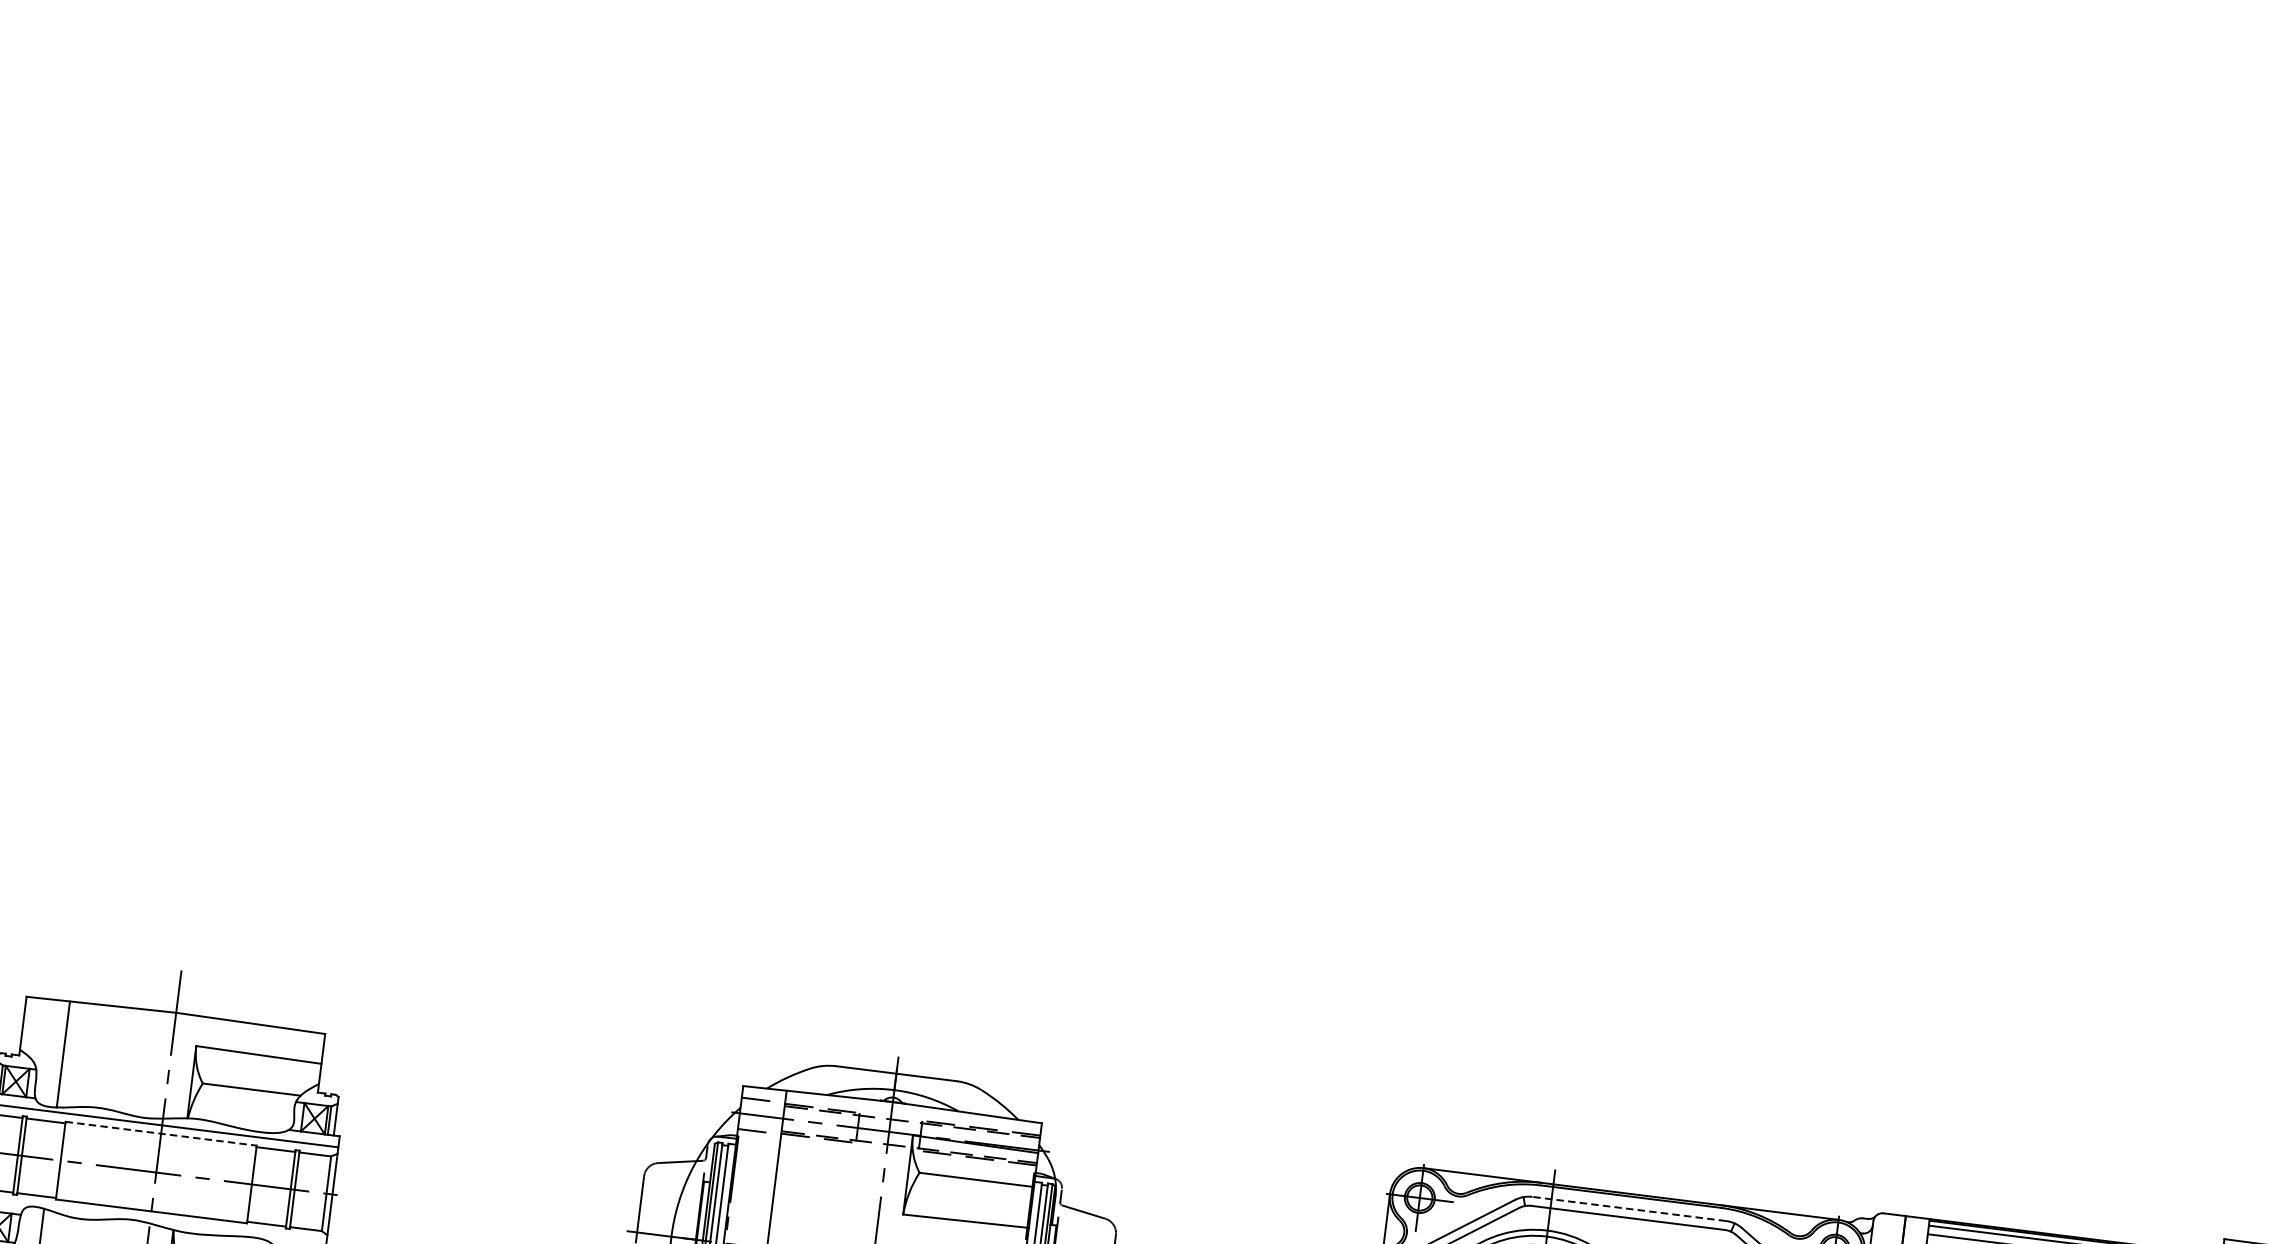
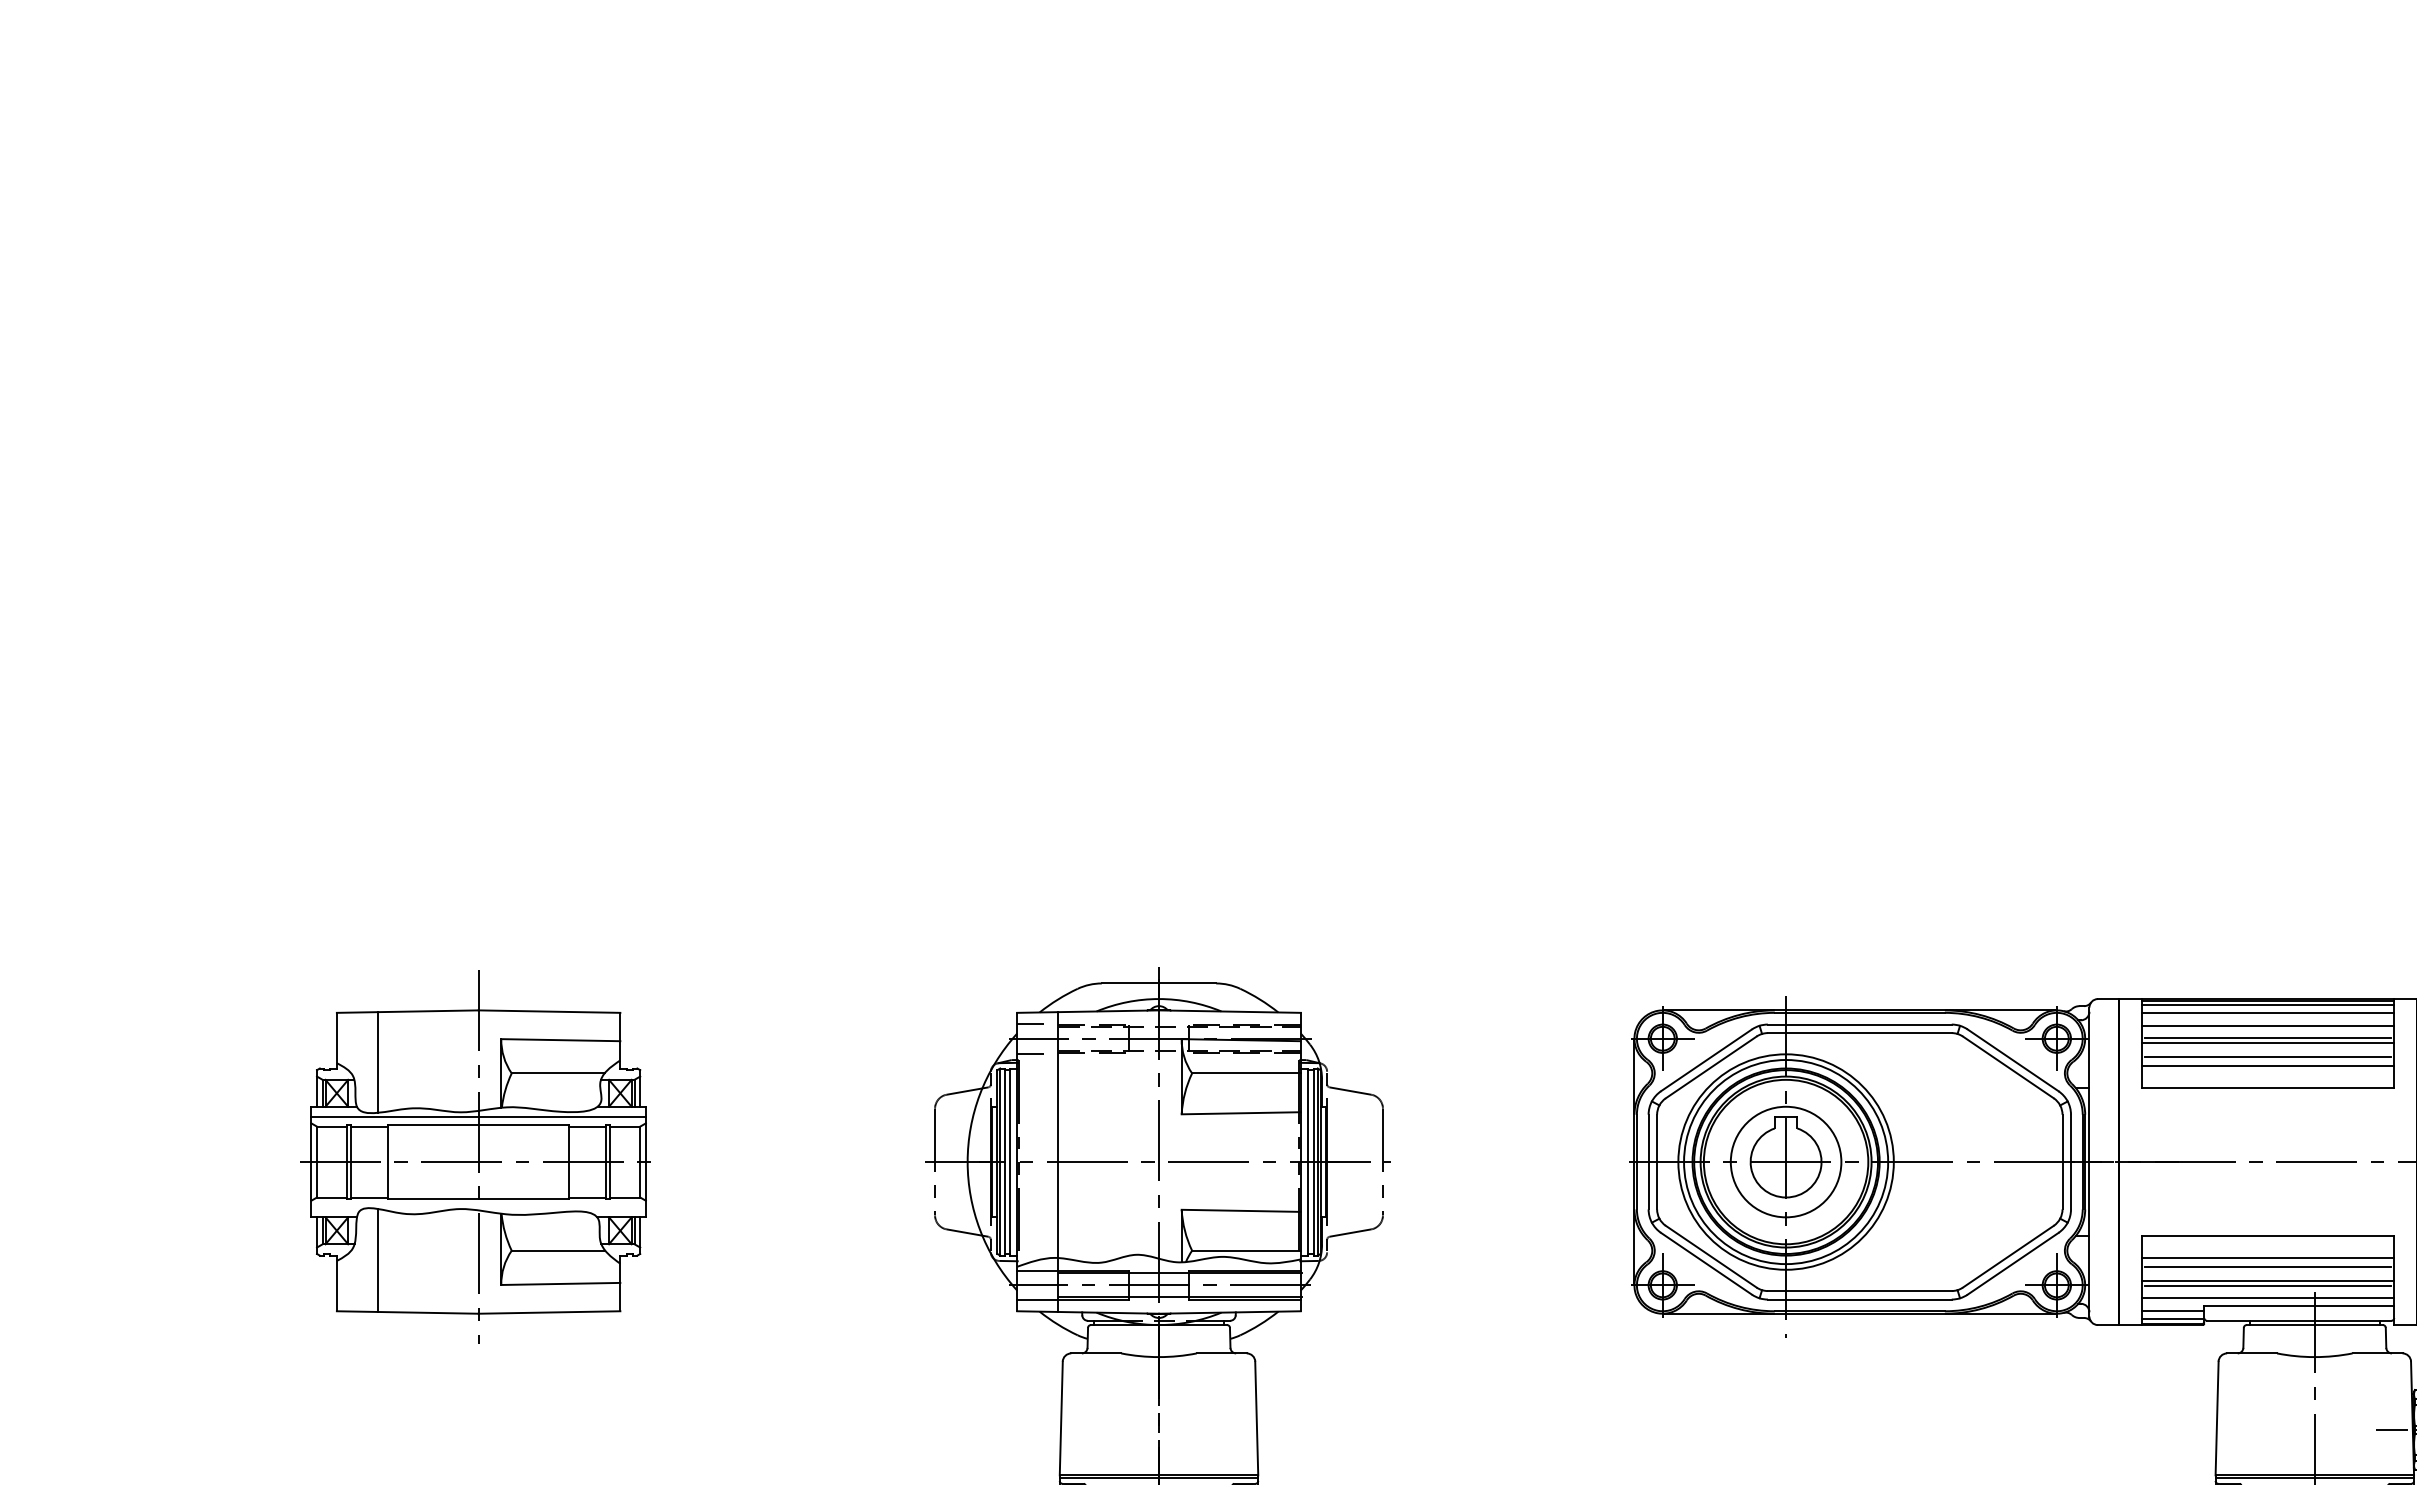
line: (160, 1134) -> (478, 1125), dashed -> solid
line: (1628, 1208) -> (1859, 1024), dashed -> solid

